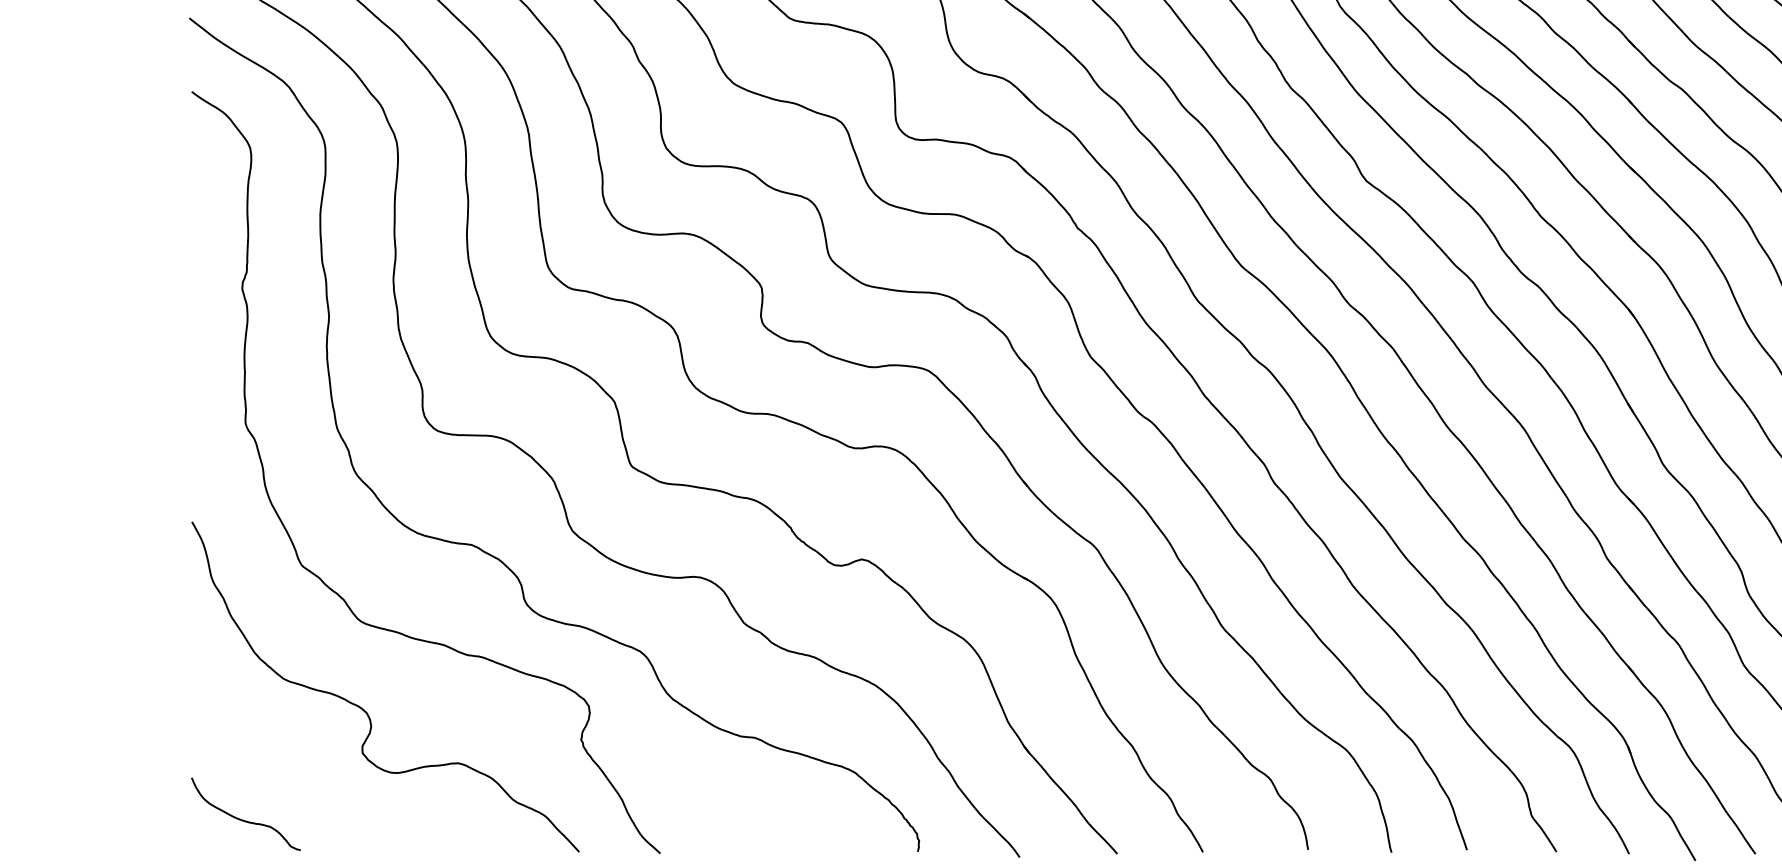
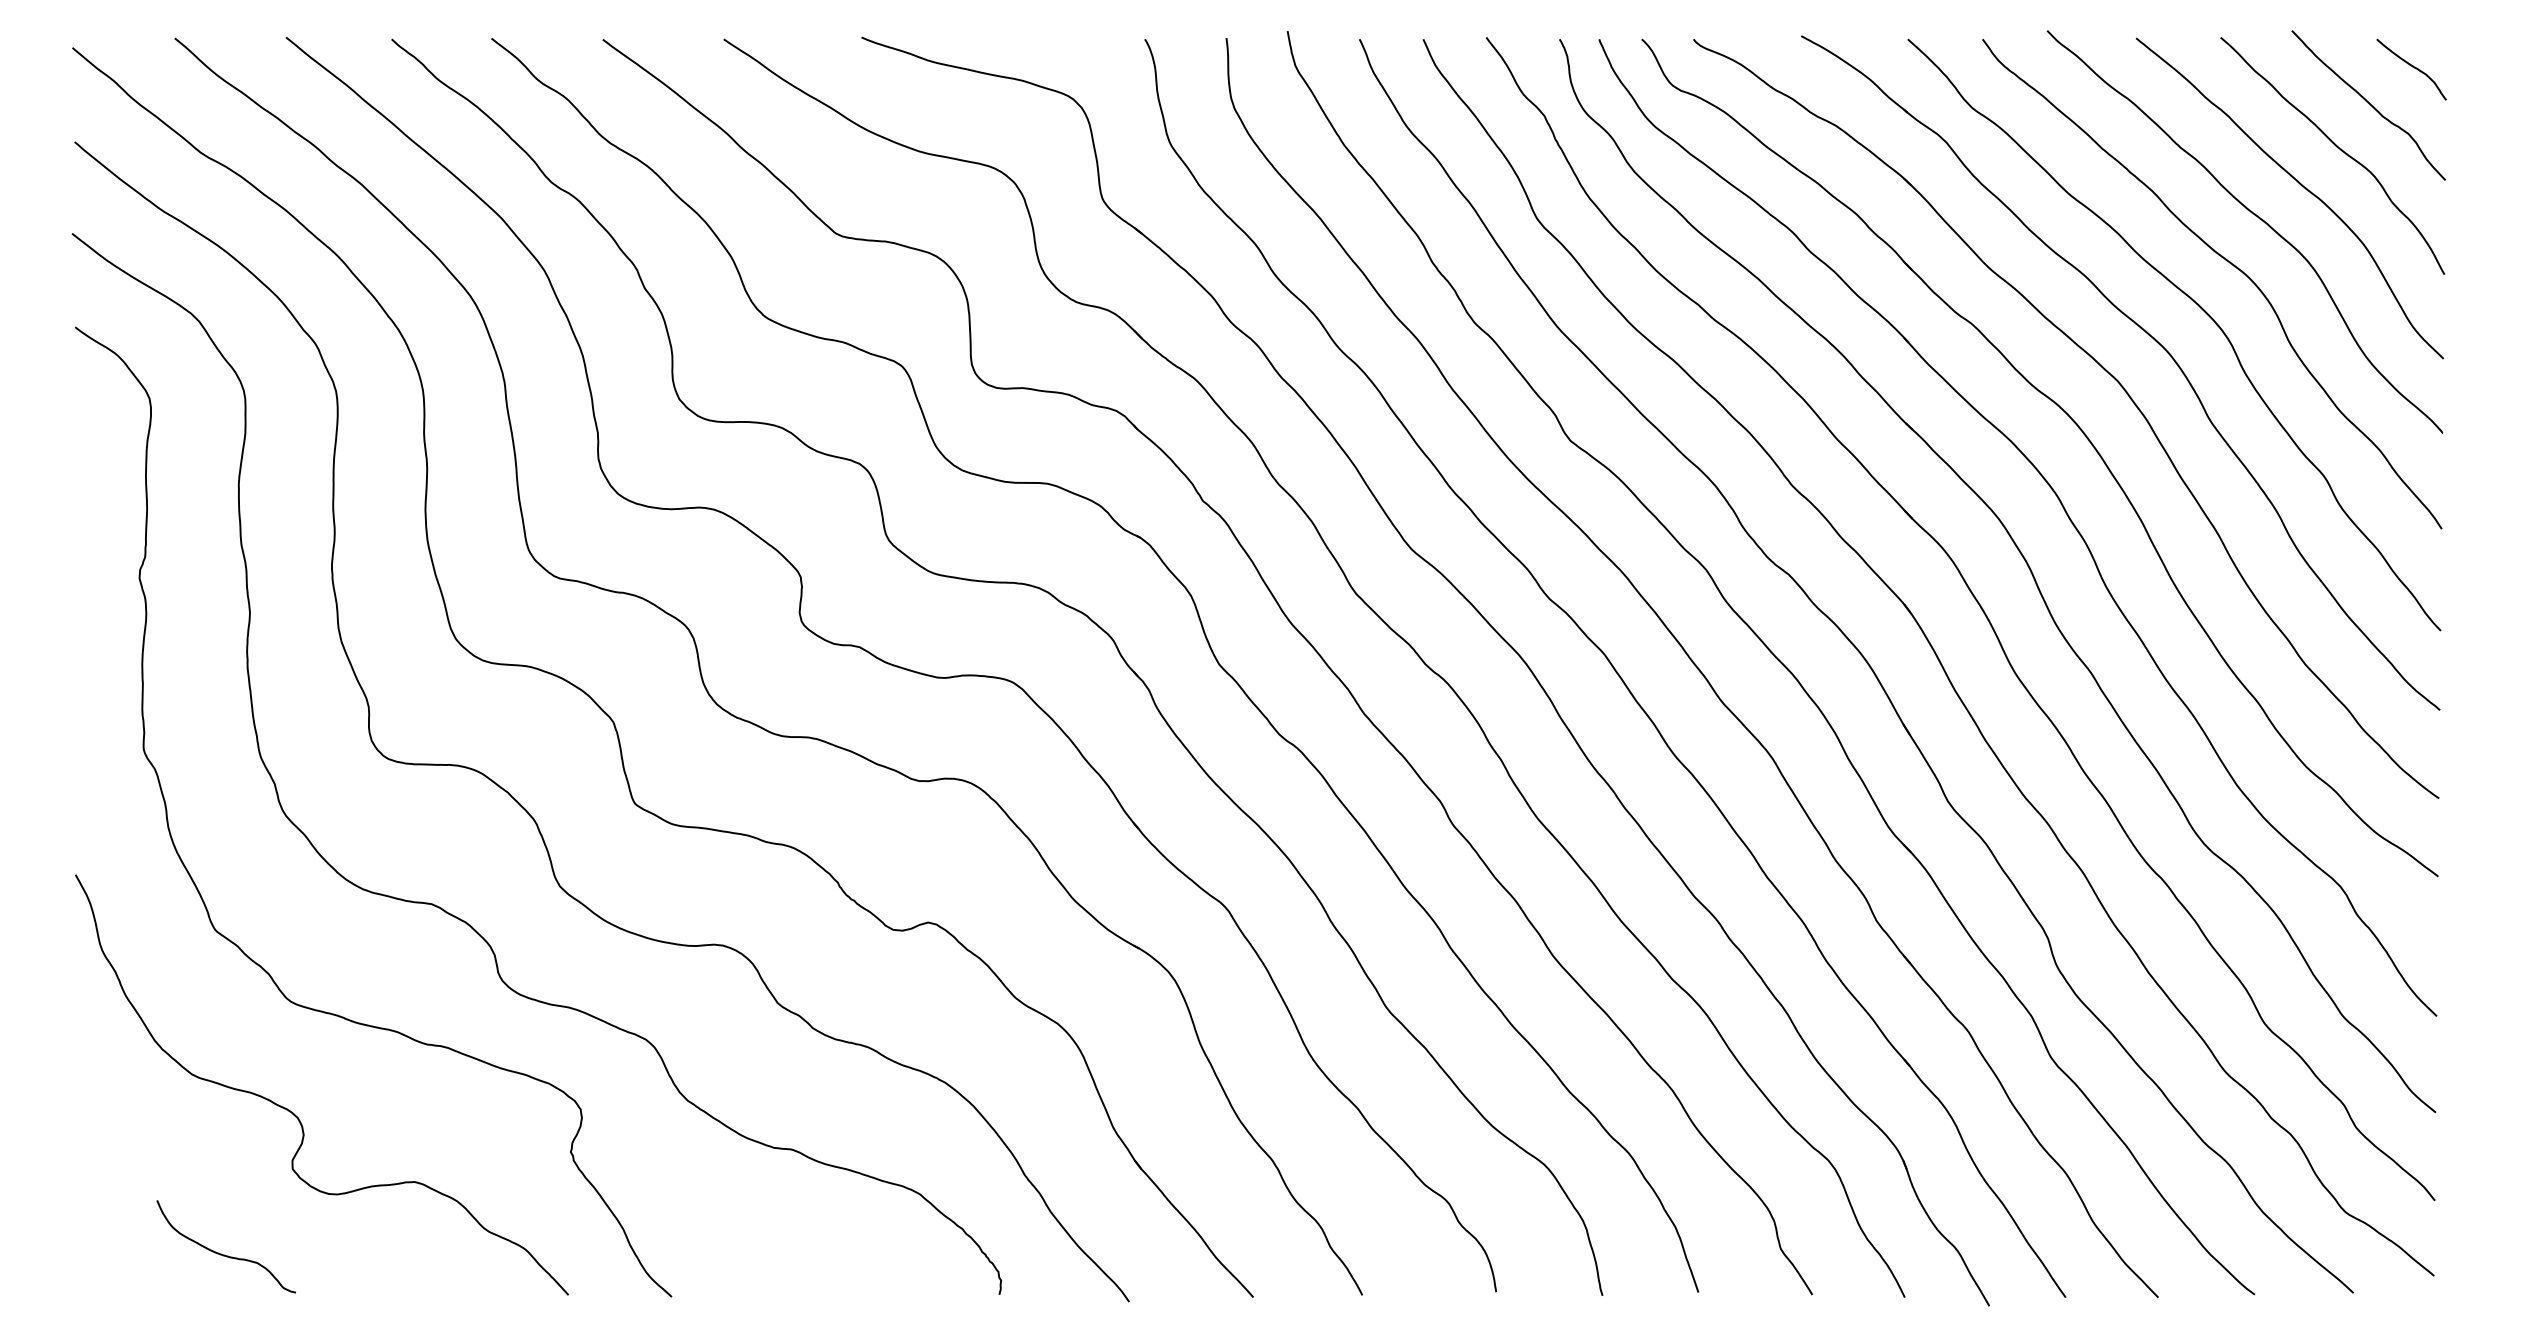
curve: (242, 819) -> (221, 1253), moved

